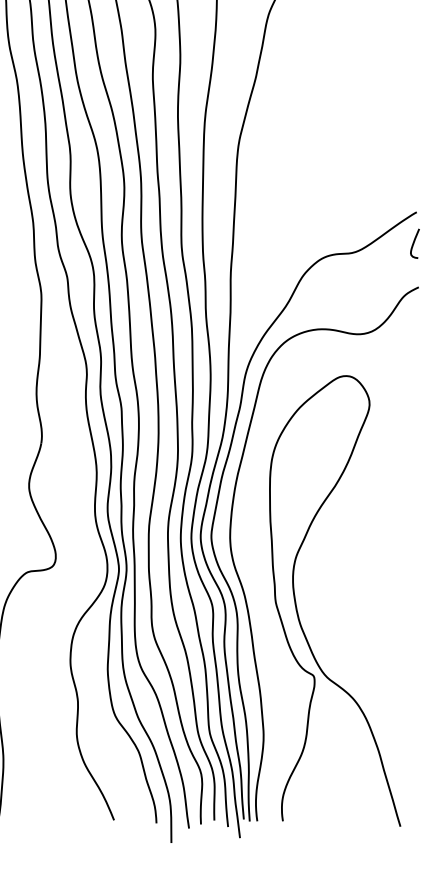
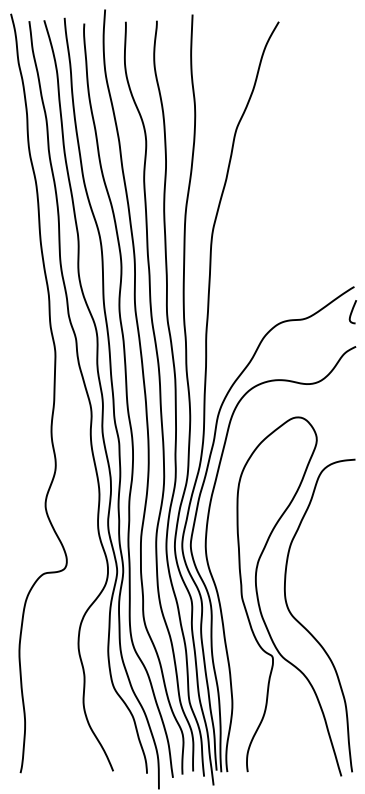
curve: (356, 641) -> (306, 628), added

